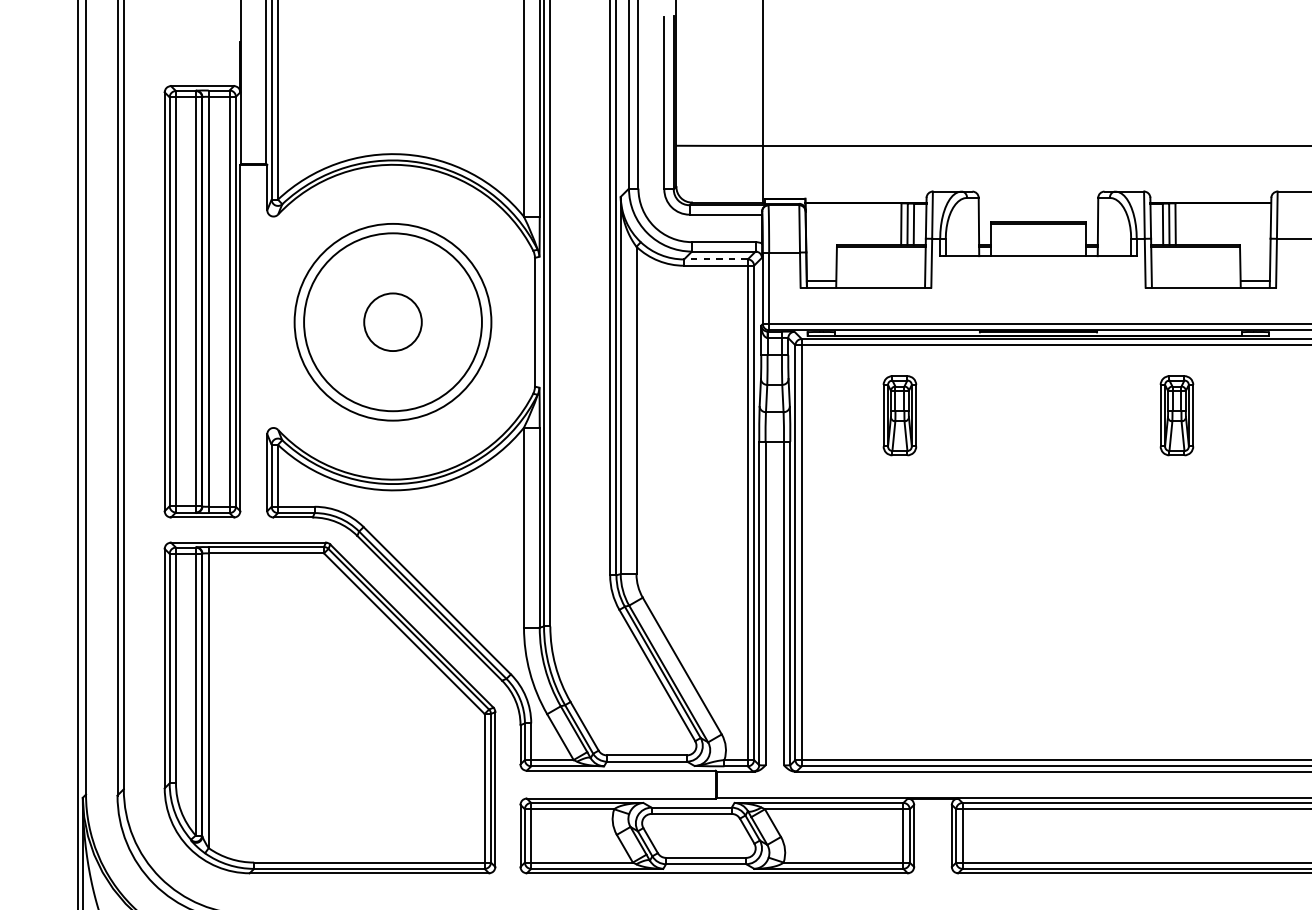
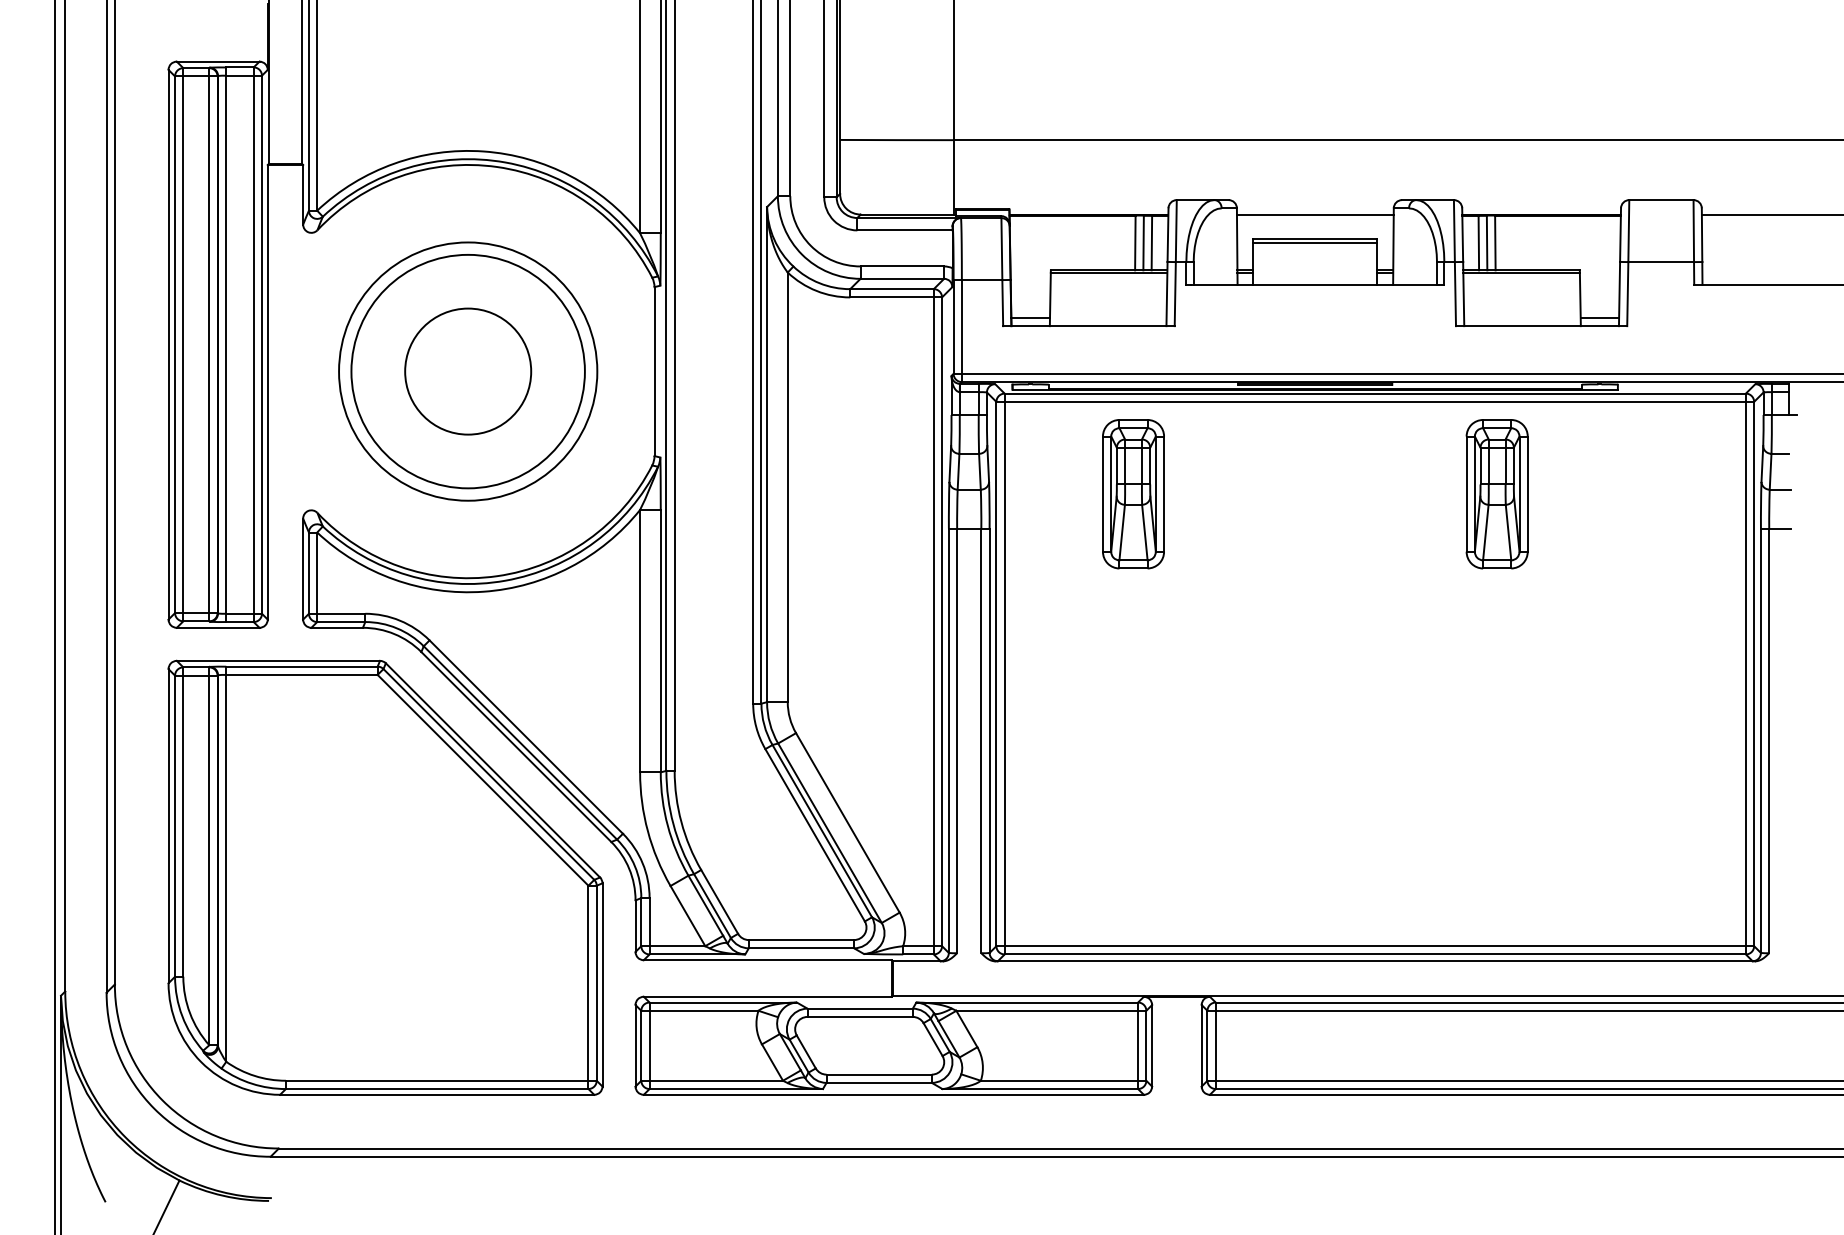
line: (1037, 202) -> (1314, 214), added
line: (716, 259) -> (892, 289), dashed -> solid
circle: (393, 322) -> (468, 371), size x1.67
part: (899, 415) -> (1133, 494), size x1.43
part: (1176, 415) -> (1496, 494), size x1.43

